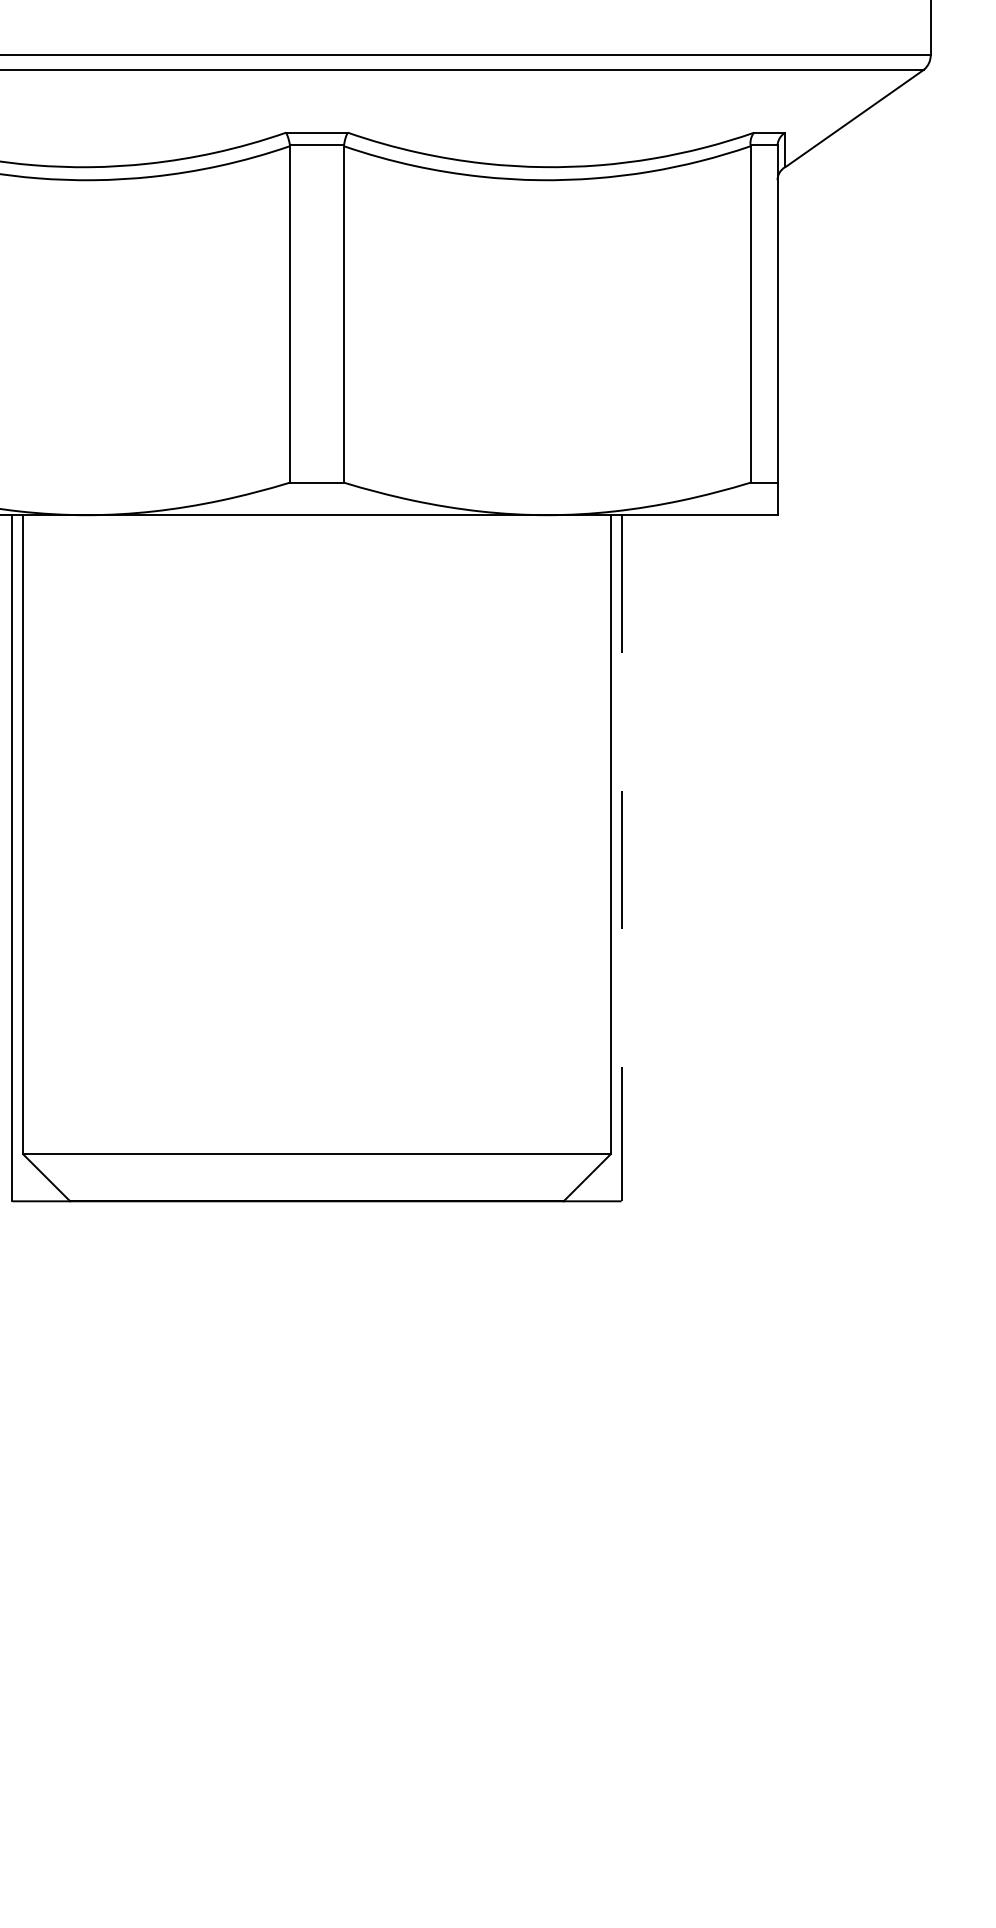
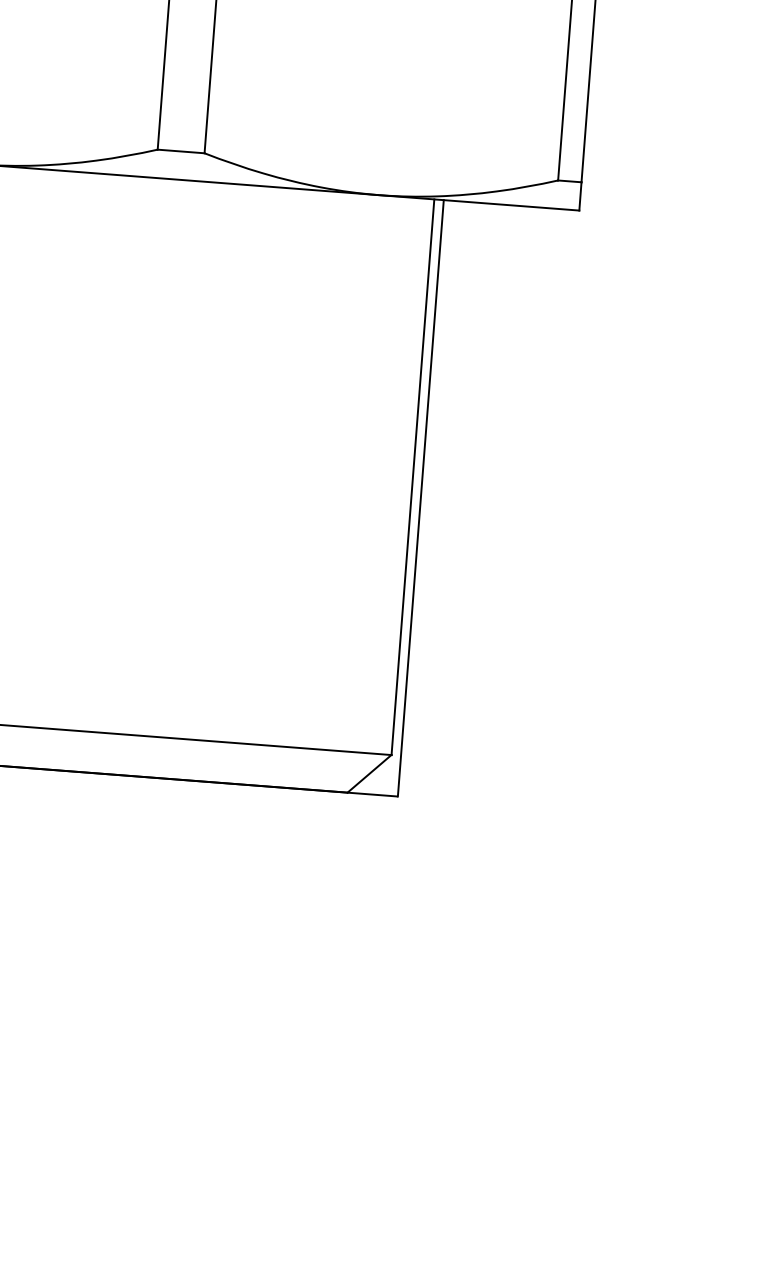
line: (621, 858) -> (420, 498), dashed -> solid

